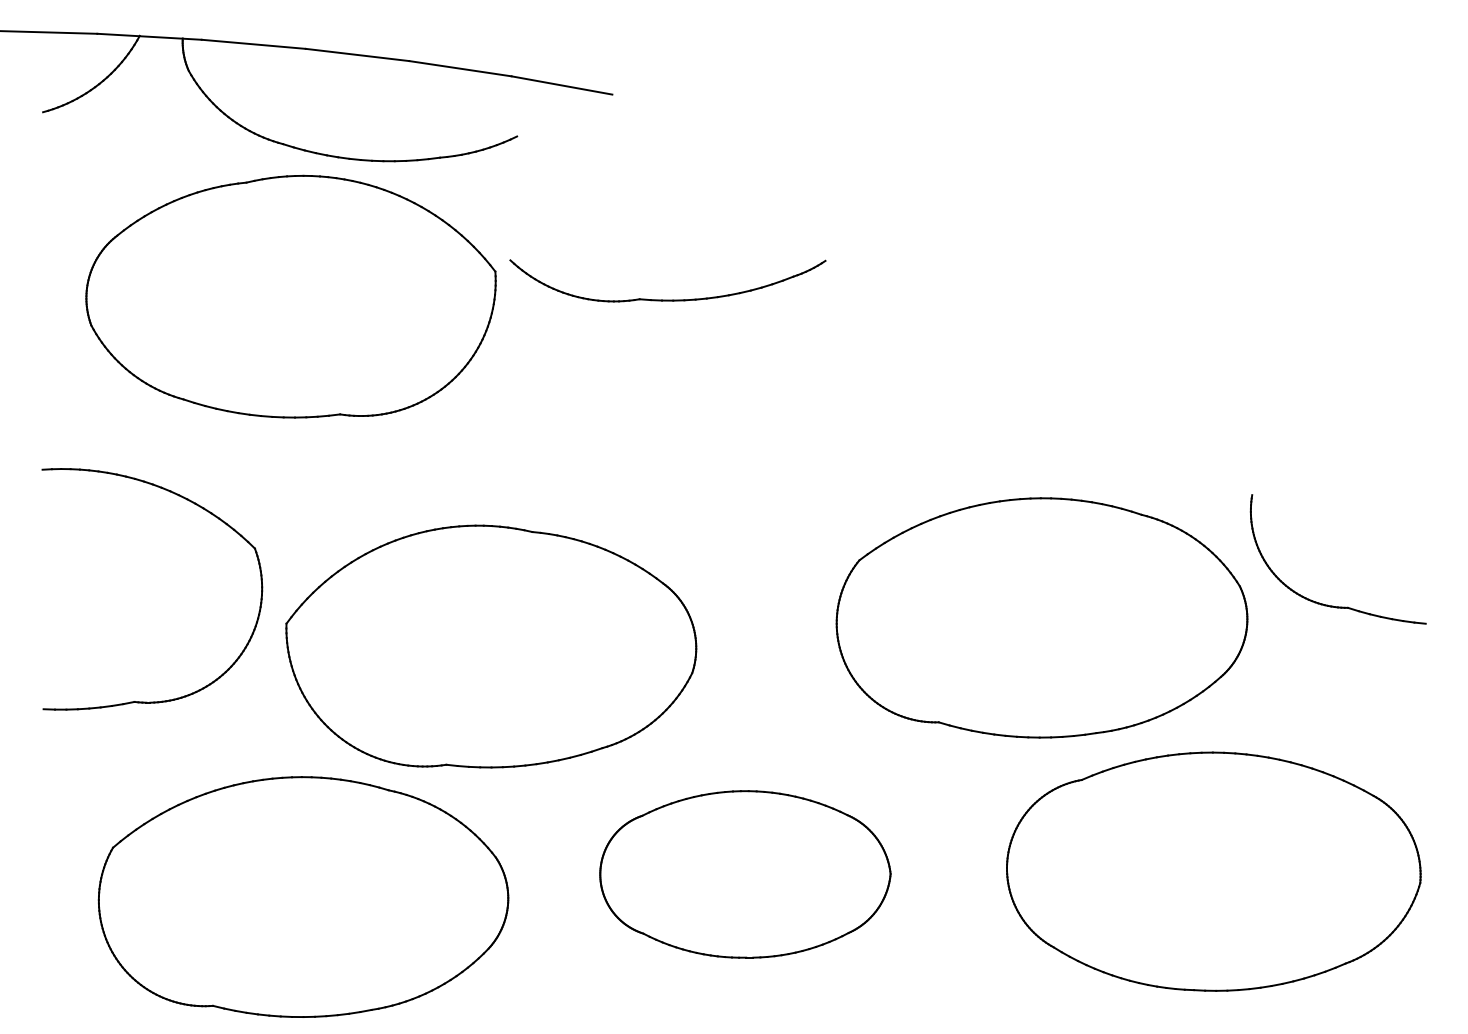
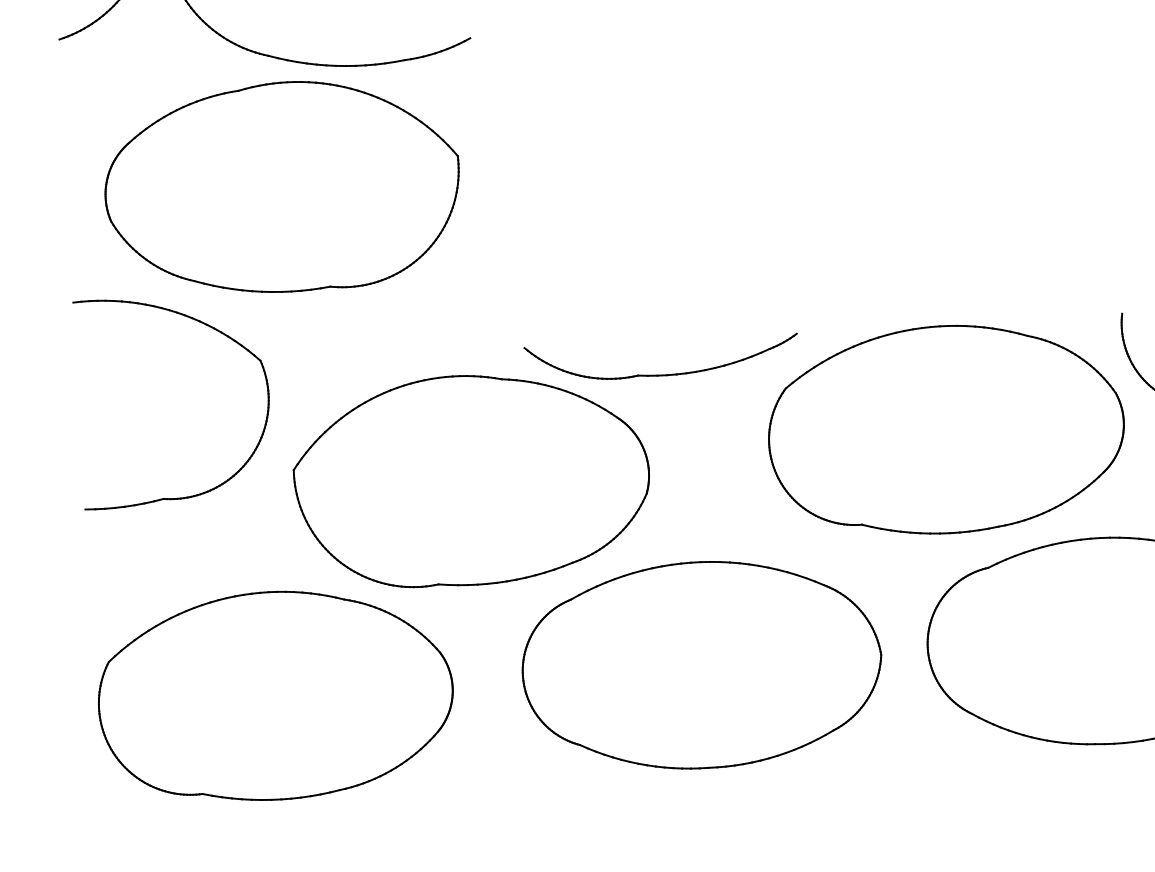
part: (667, 299) -> (662, 374), moved
part: (199, 507) -> (210, 327), moved
part: (745, 874) -> (702, 665), size x1.43
part: (303, 896) -> (275, 695), moved

